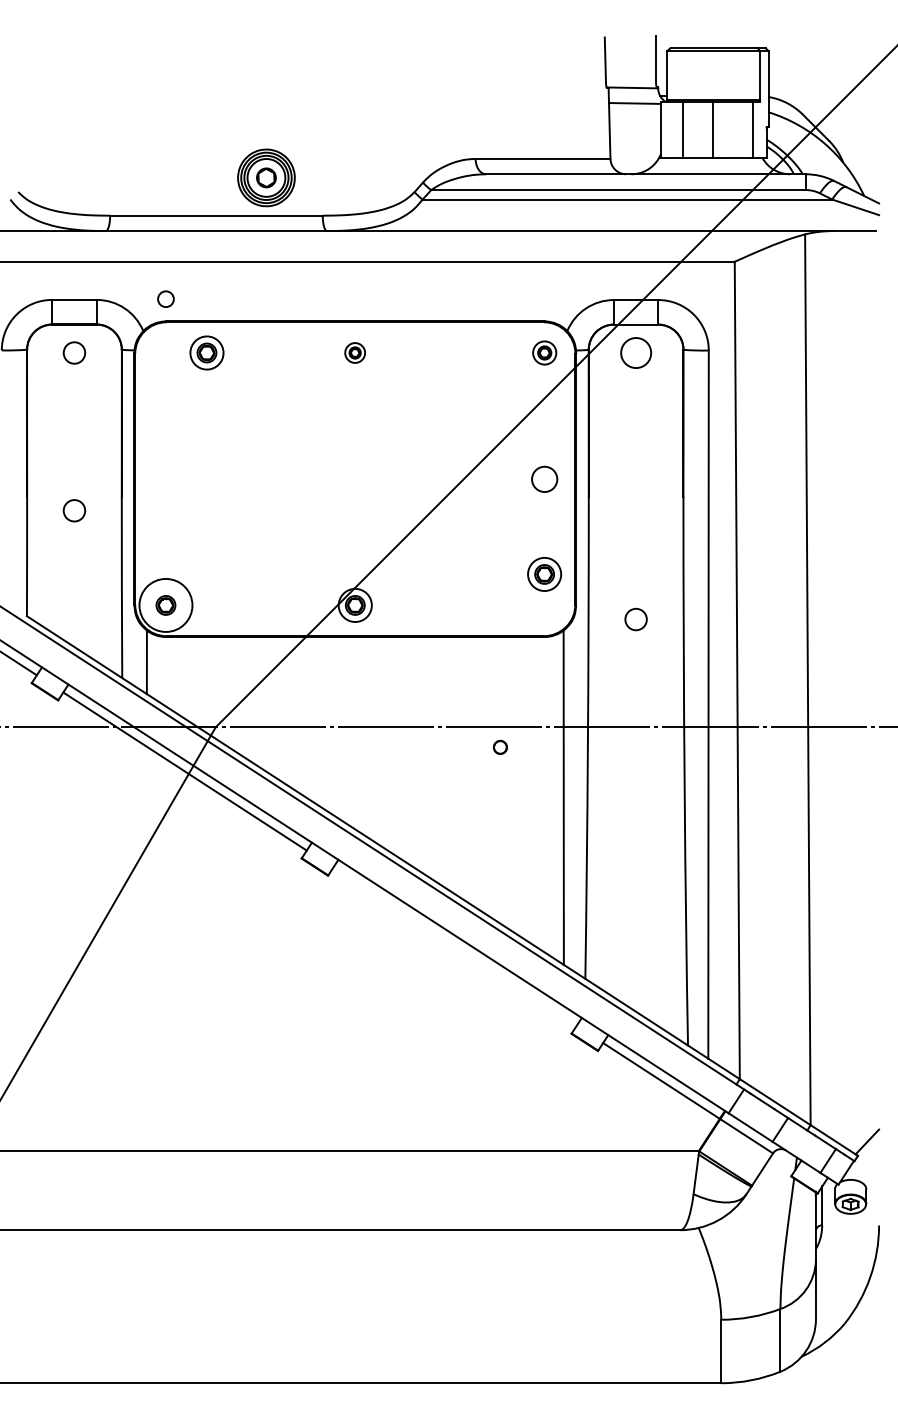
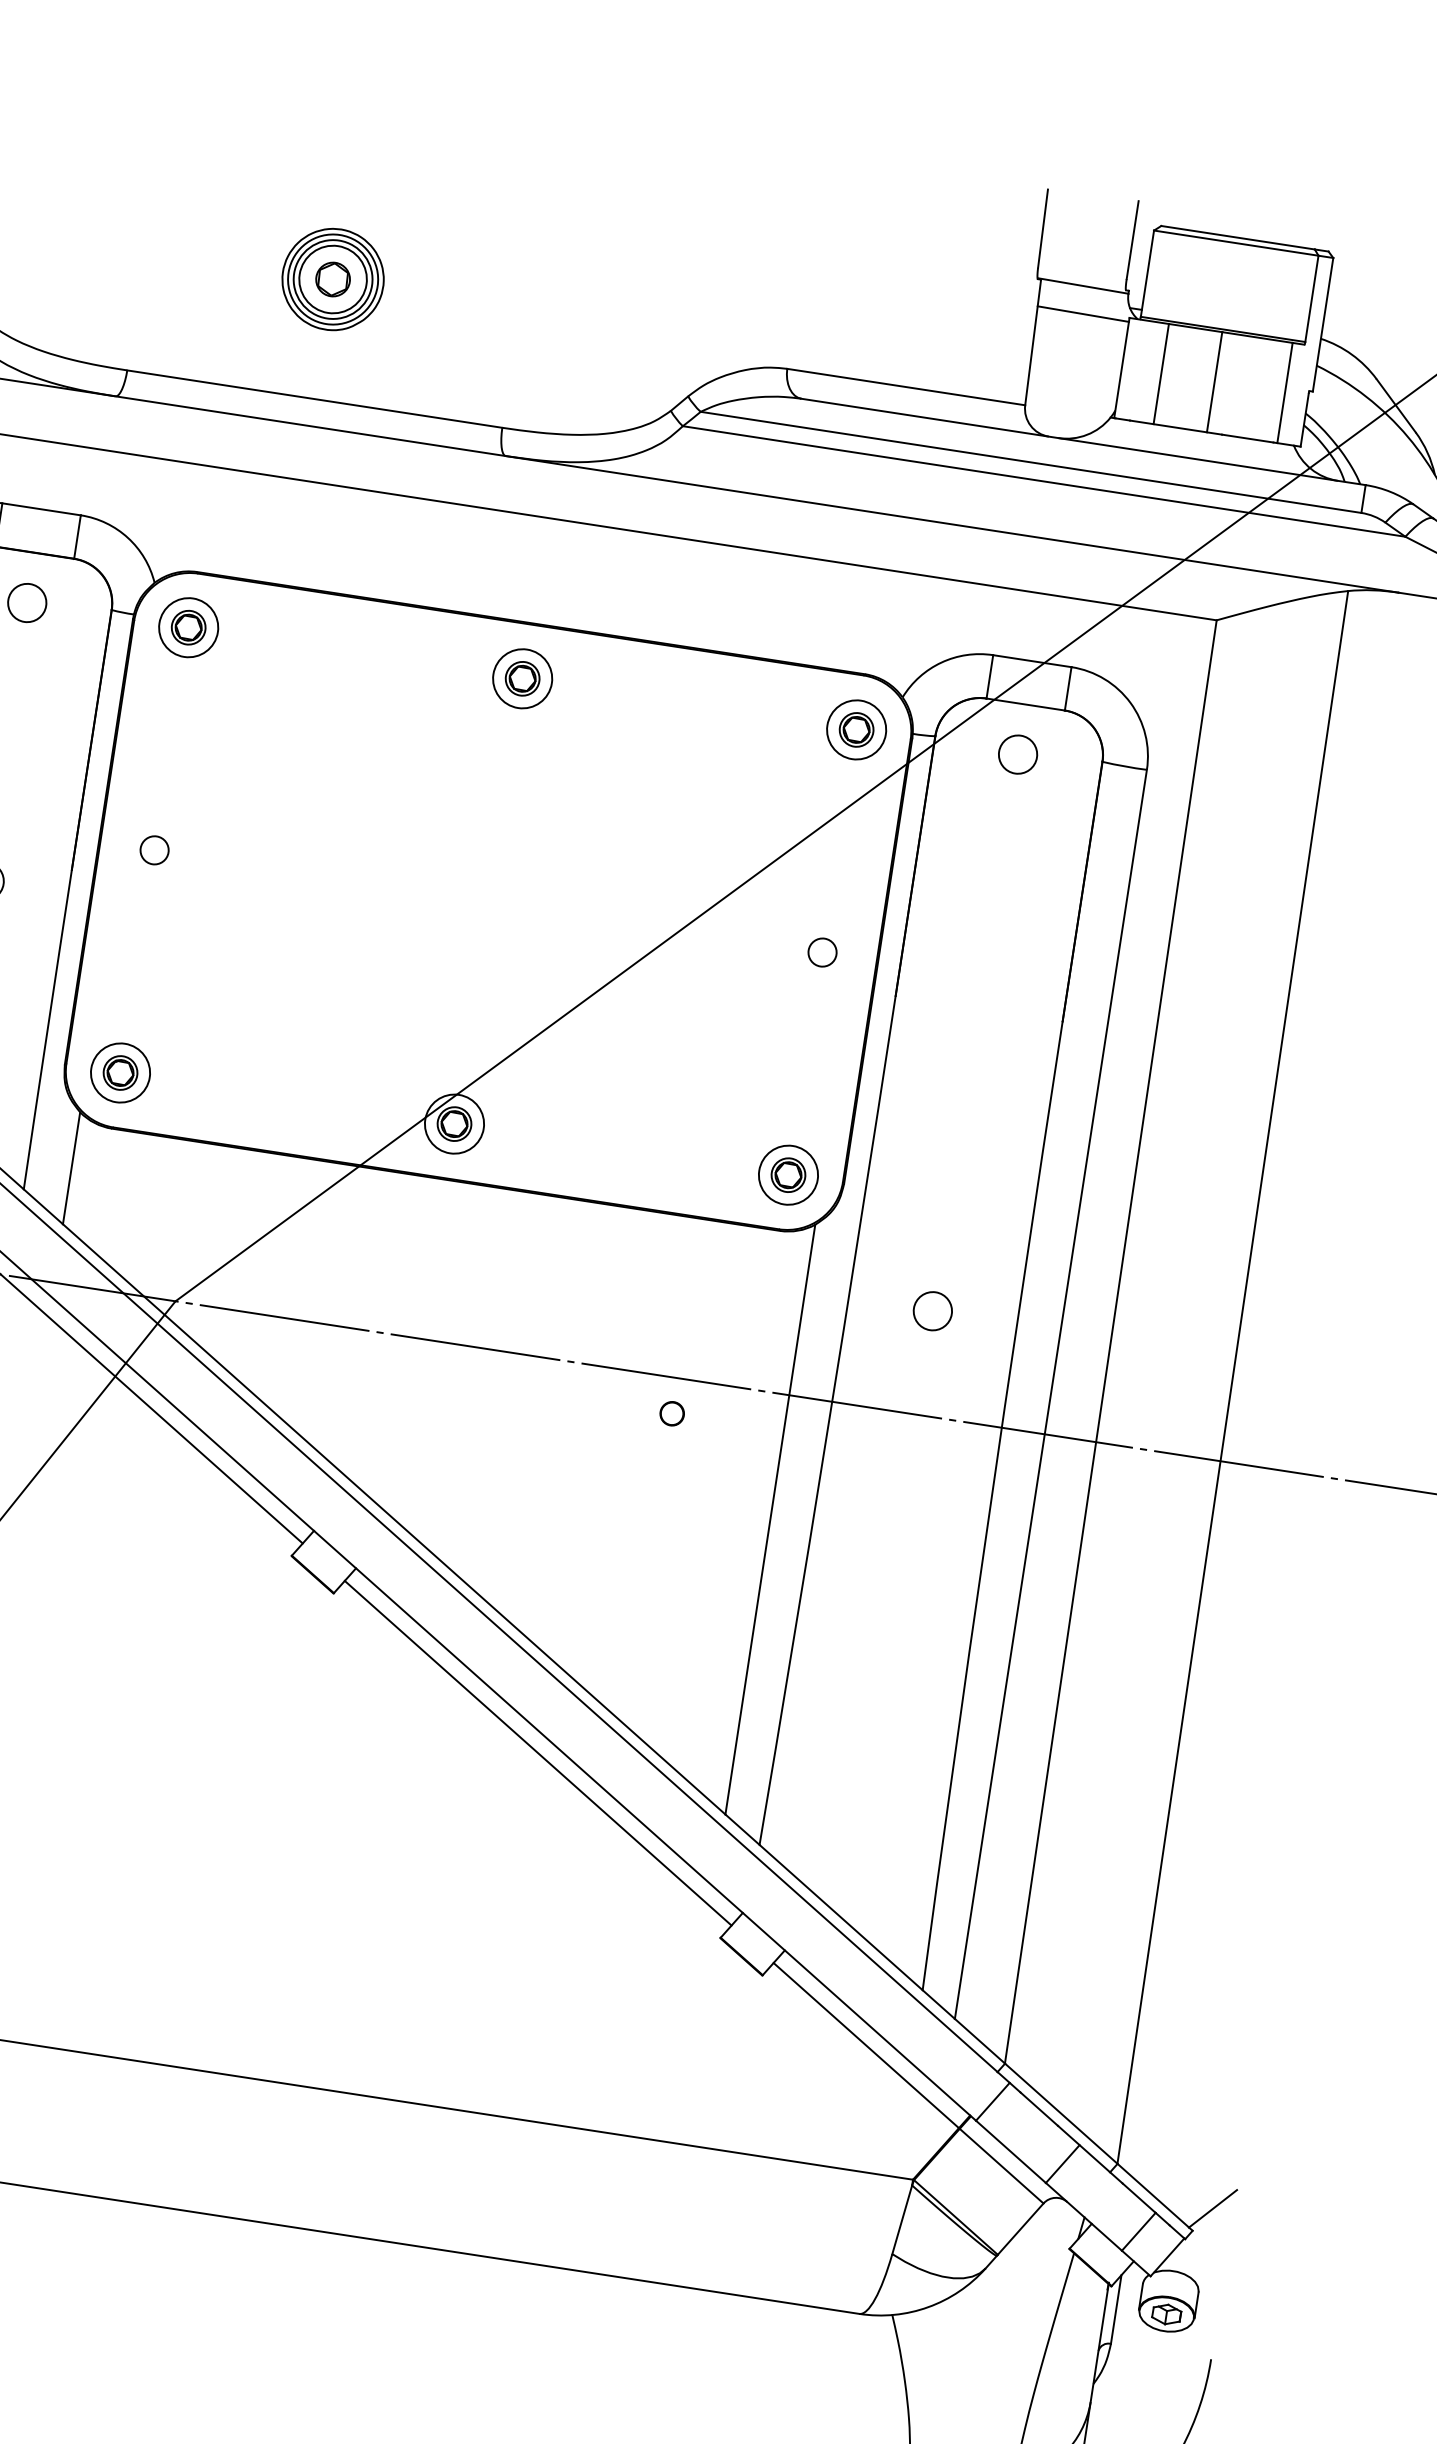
part: (266, 177) -> (333, 278), moved
circle: (165, 298) -> (153, 848), moved
part: (206, 352) -> (187, 626), moved
part: (354, 352) -> (521, 677), size x1.67
part: (544, 352) -> (856, 728), size x1.43
circle: (635, 352) -> (1017, 753), size x0.71
circle: (544, 478) -> (822, 951), size x0.62
part: (544, 574) -> (788, 1175), moved
circle: (165, 605) -> (119, 1072), size x0.62
circle: (635, 619) -> (931, 1310), moved
line: (454, 946) -> (537, 1752), added

